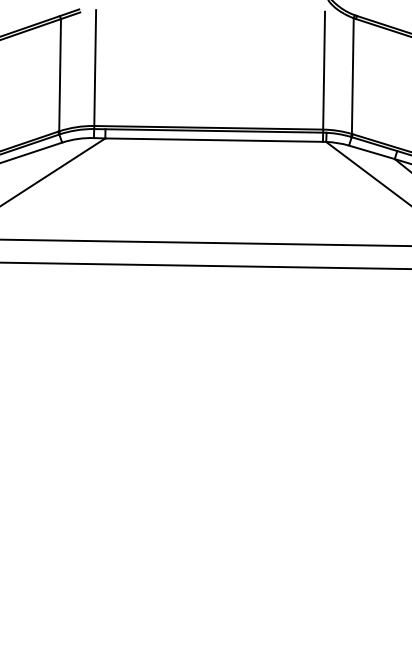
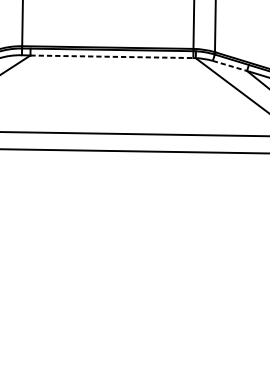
line: (214, 140) -> (112, 57), solid -> dashed
line: (371, 152) -> (229, 66), solid -> dashed

